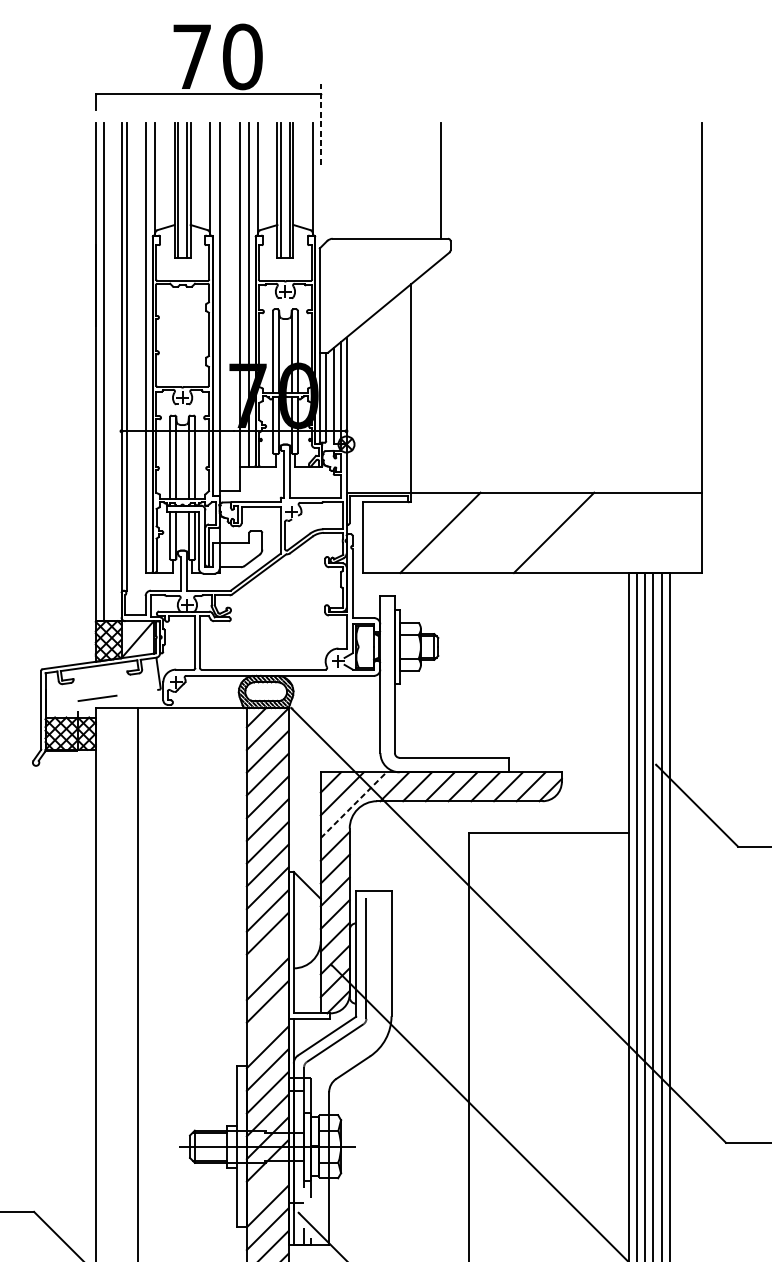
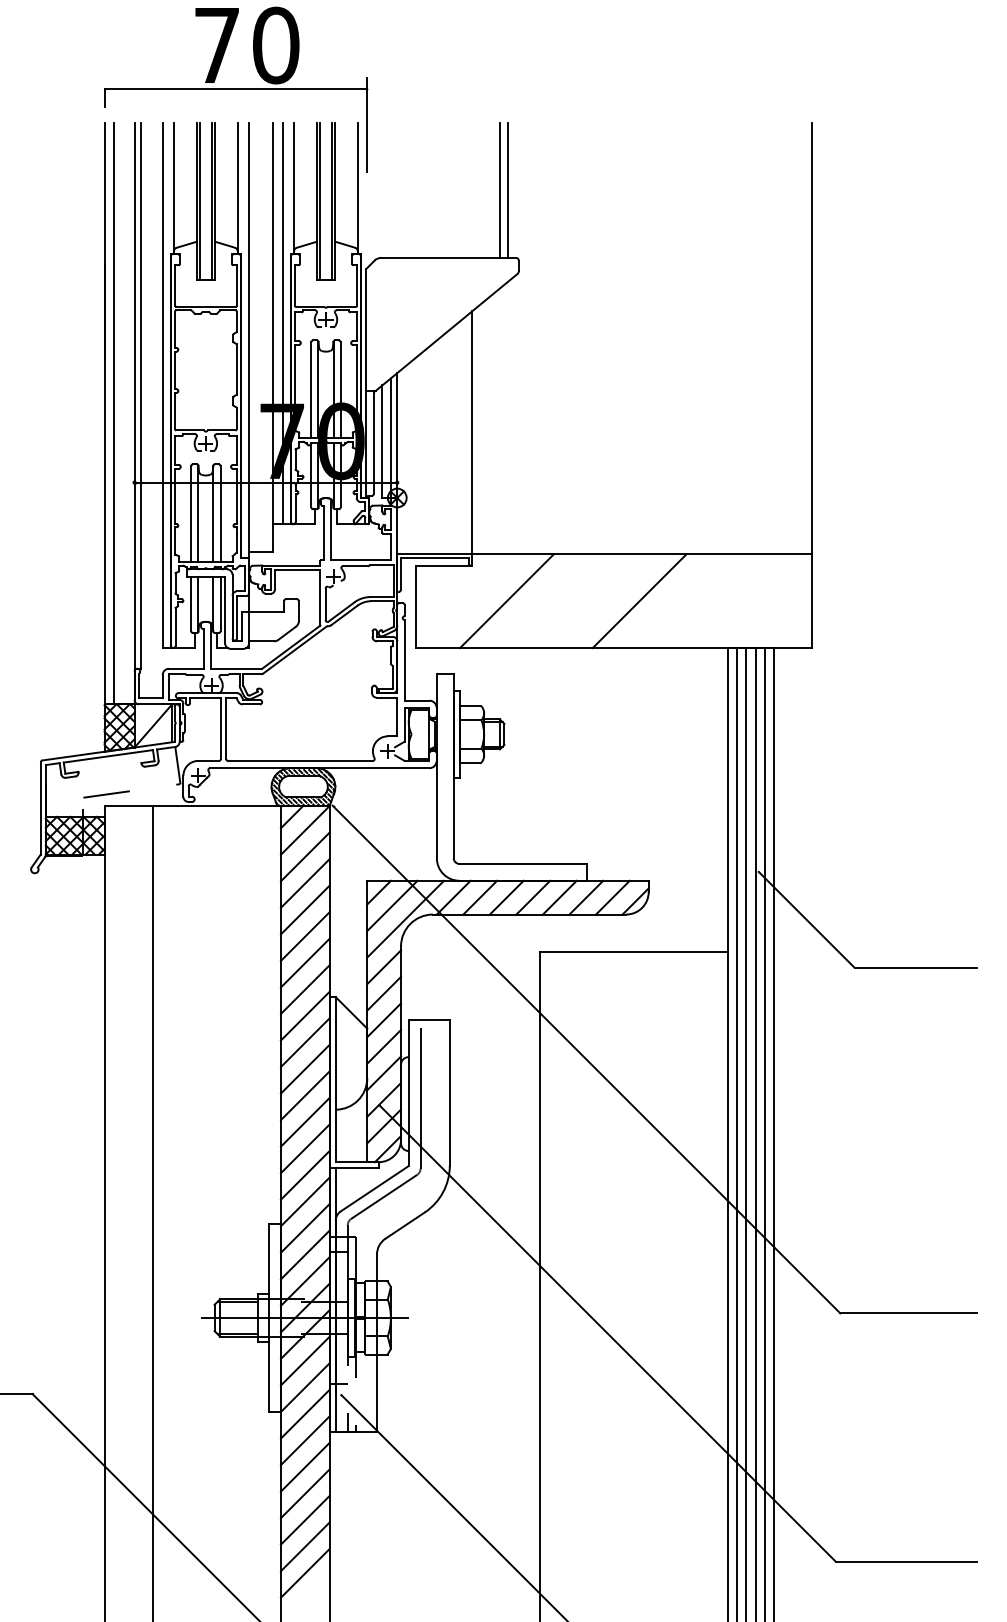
line: (321, 124) -> (367, 124), dashed -> solid
line: (434, 180) -> (500, 189), added
line: (354, 804) -> (406, 918), dashed -> solid
line: (267, 956) -> (304, 1095), added
line: (267, 1023) -> (304, 1174), added
line: (267, 1183) -> (304, 1360), added

